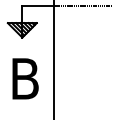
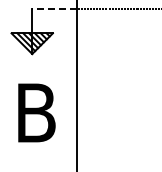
line: (37, 6) -> (54, 9), solid -> dashed

